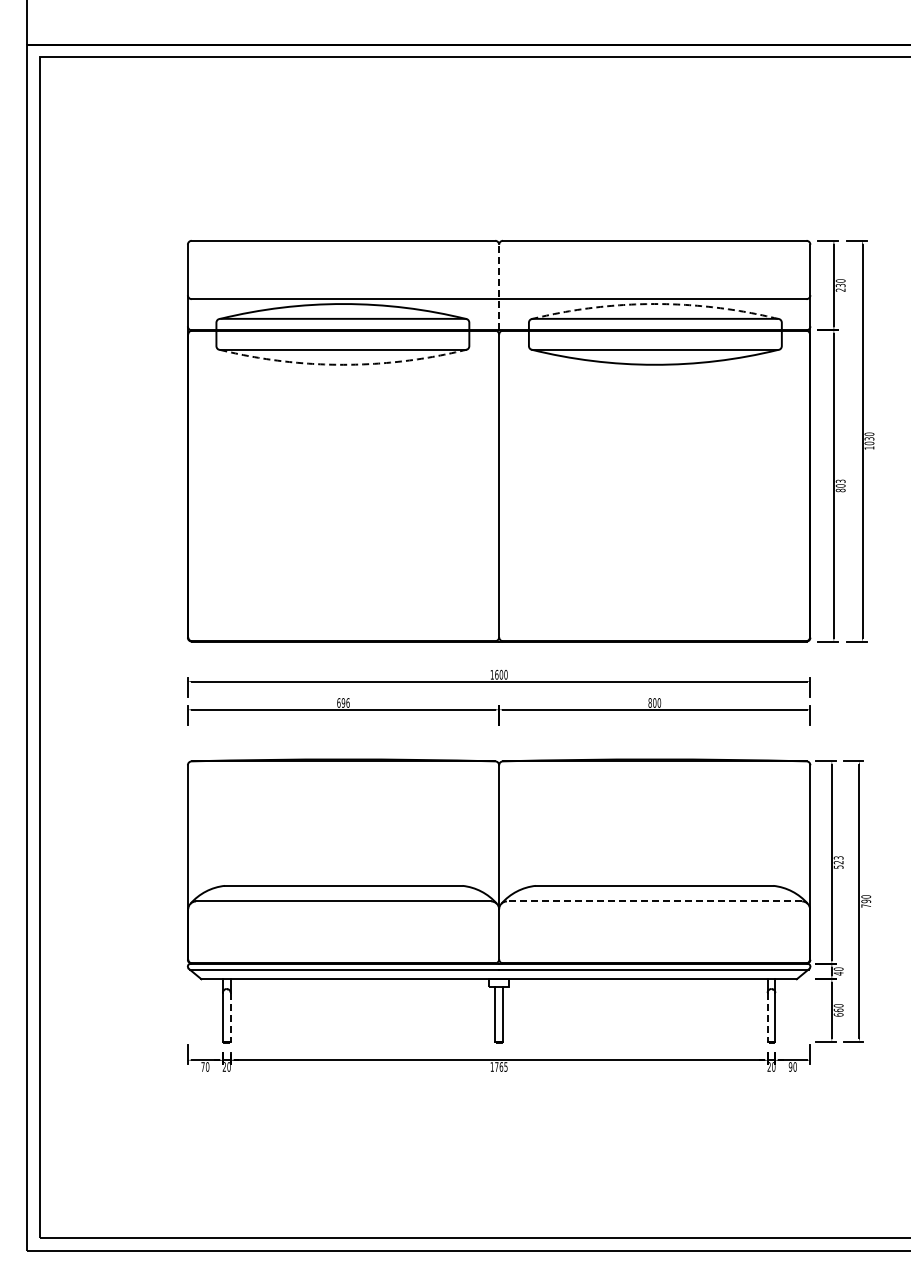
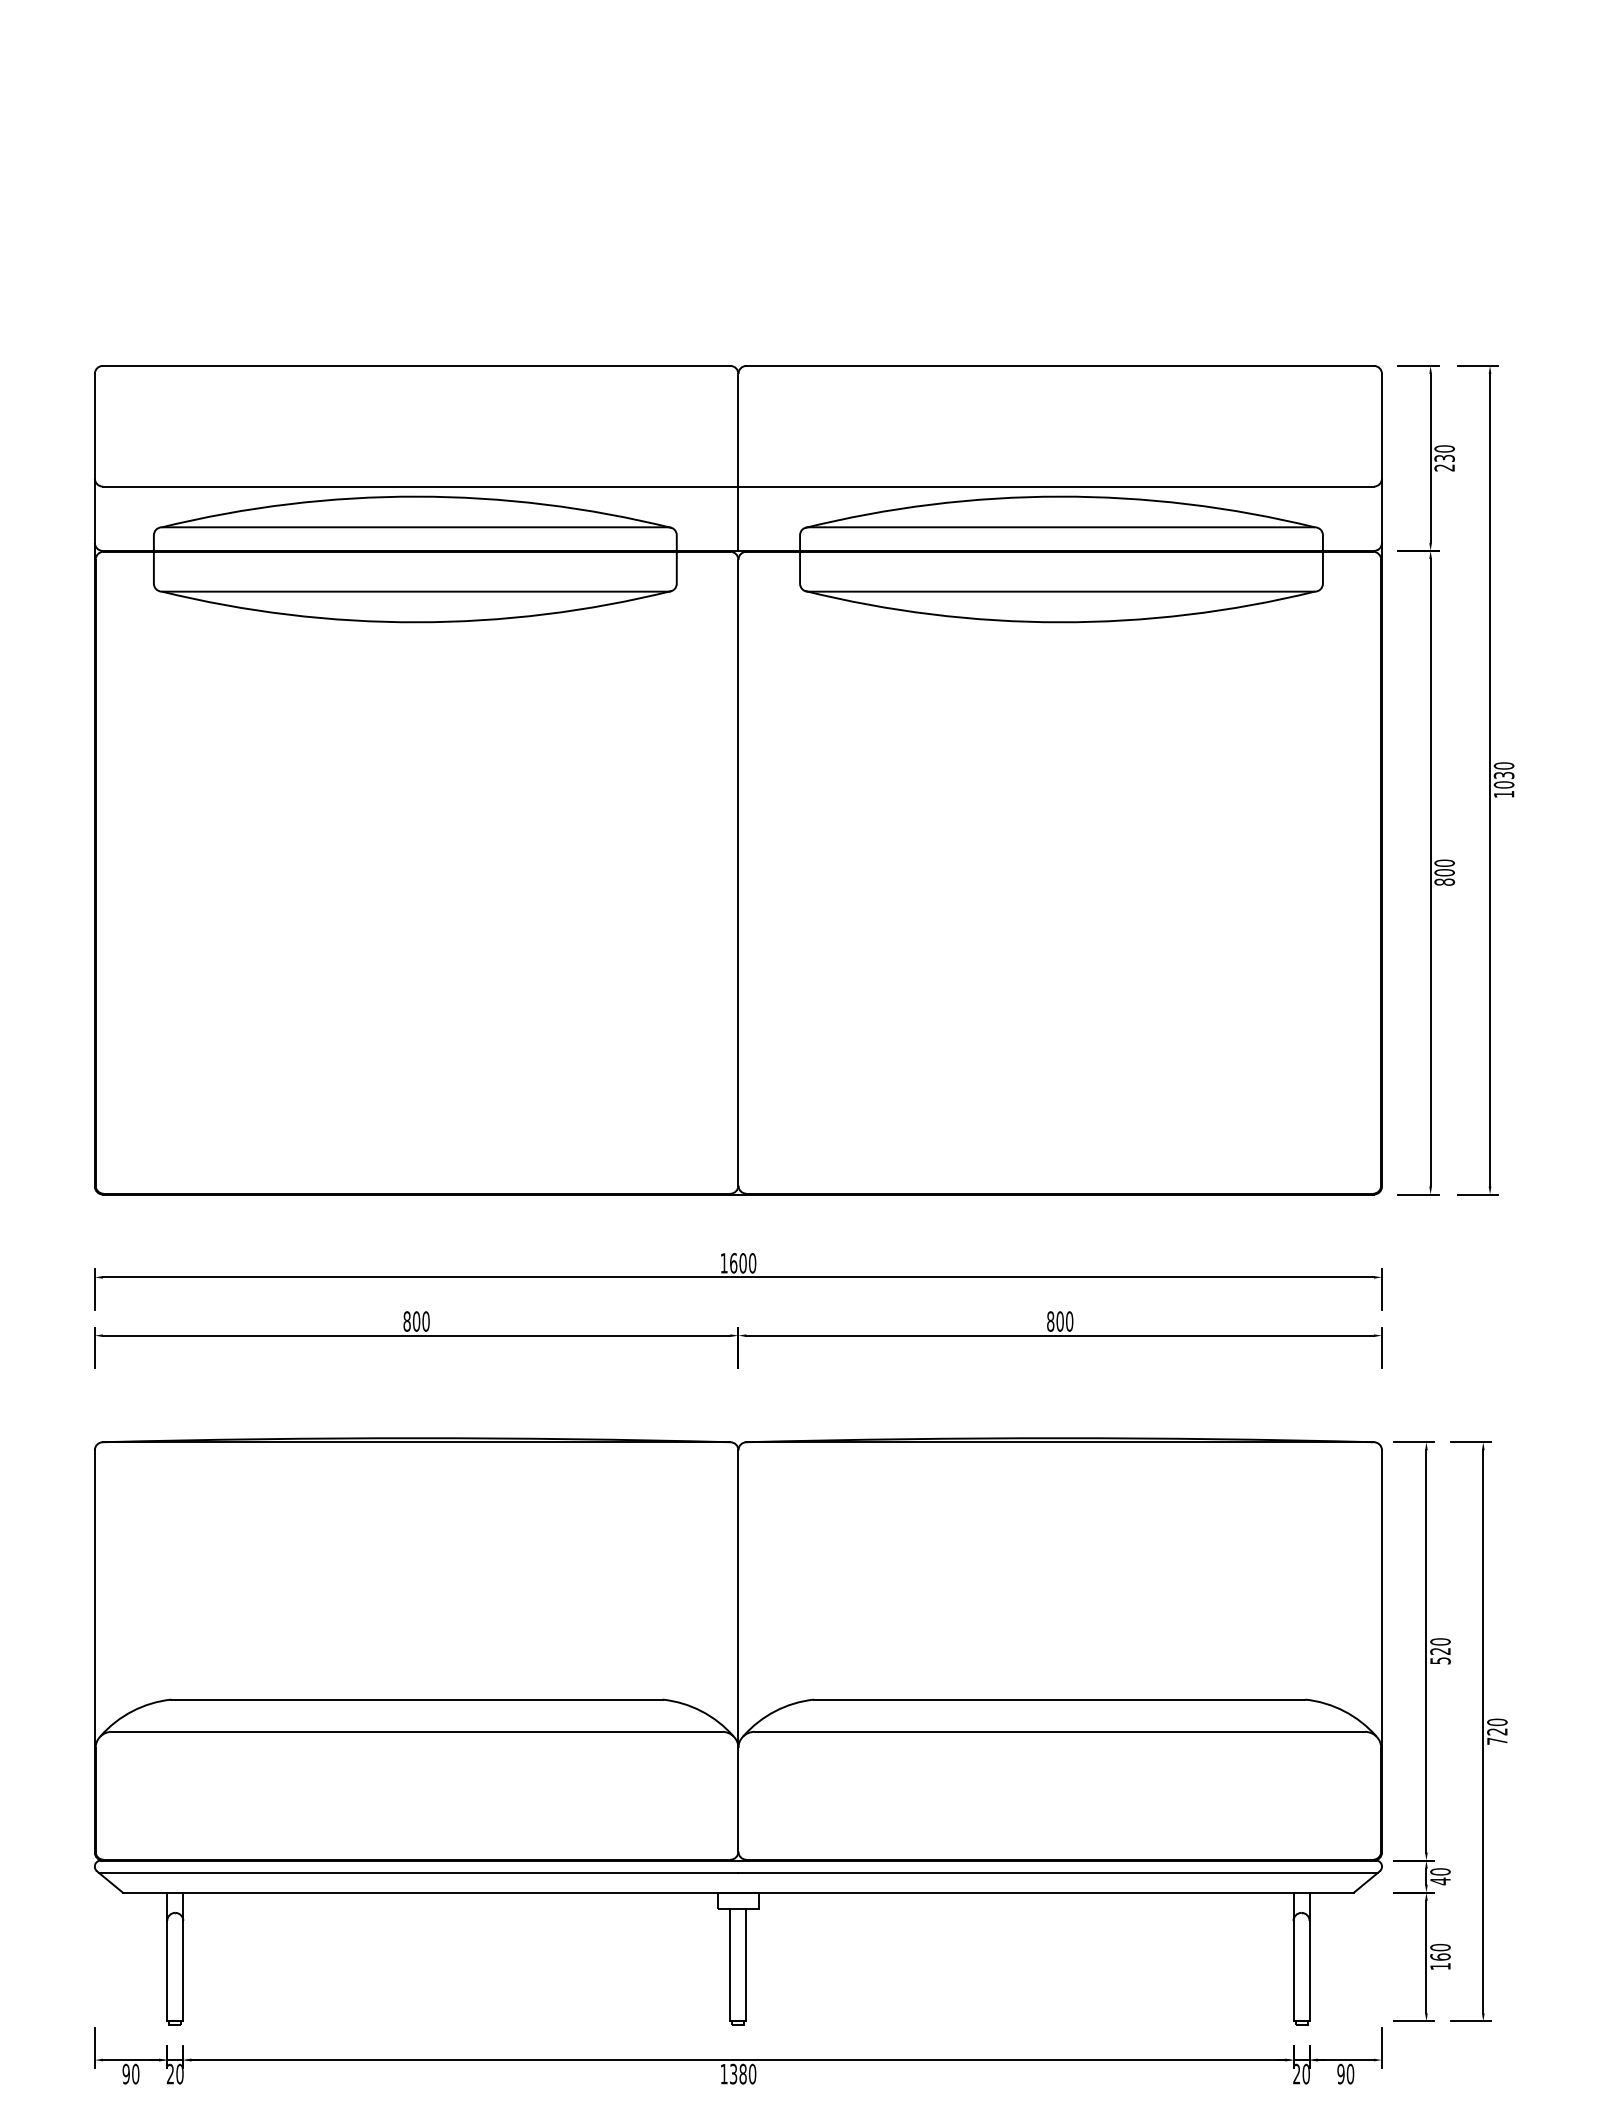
line: (499, 287) -> (739, 462), dashed -> solid
arc: (654, 304) -> (1059, 497), dashed -> solid
arc: (343, 364) -> (416, 621), dashed -> solid
text: (840, 481) -> (1444, 863), 803 -> 800
text: (343, 702) -> (416, 1320), 696 -> 800
text: (838, 857) -> (1440, 1640), 523 -> 520
line: (654, 901) -> (1059, 1731), dashed -> solid
text: (865, 901) -> (1495, 1731), 790 -> 720
text: (838, 1014) -> (1440, 1965), 660 -> 160
line: (230, 1017) -> (182, 1971), dashed -> solid
line: (767, 1017) -> (1293, 1971), dashed -> solid
text: (202, 1066) -> (125, 2073), 70 -> 90
text: (501, 1066) -> (743, 2073), 1765 -> 1380

